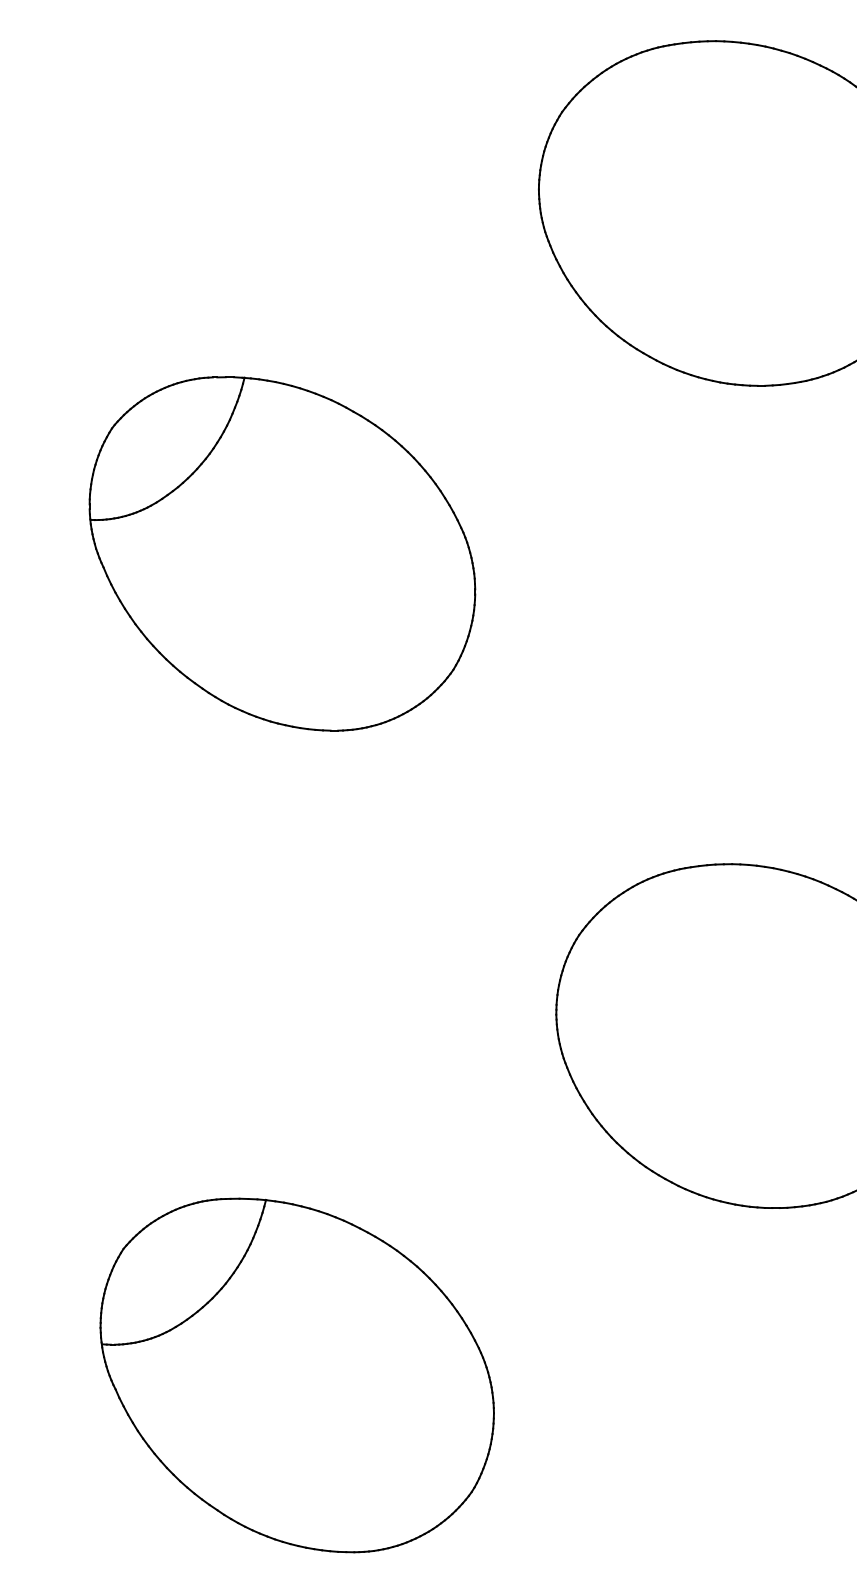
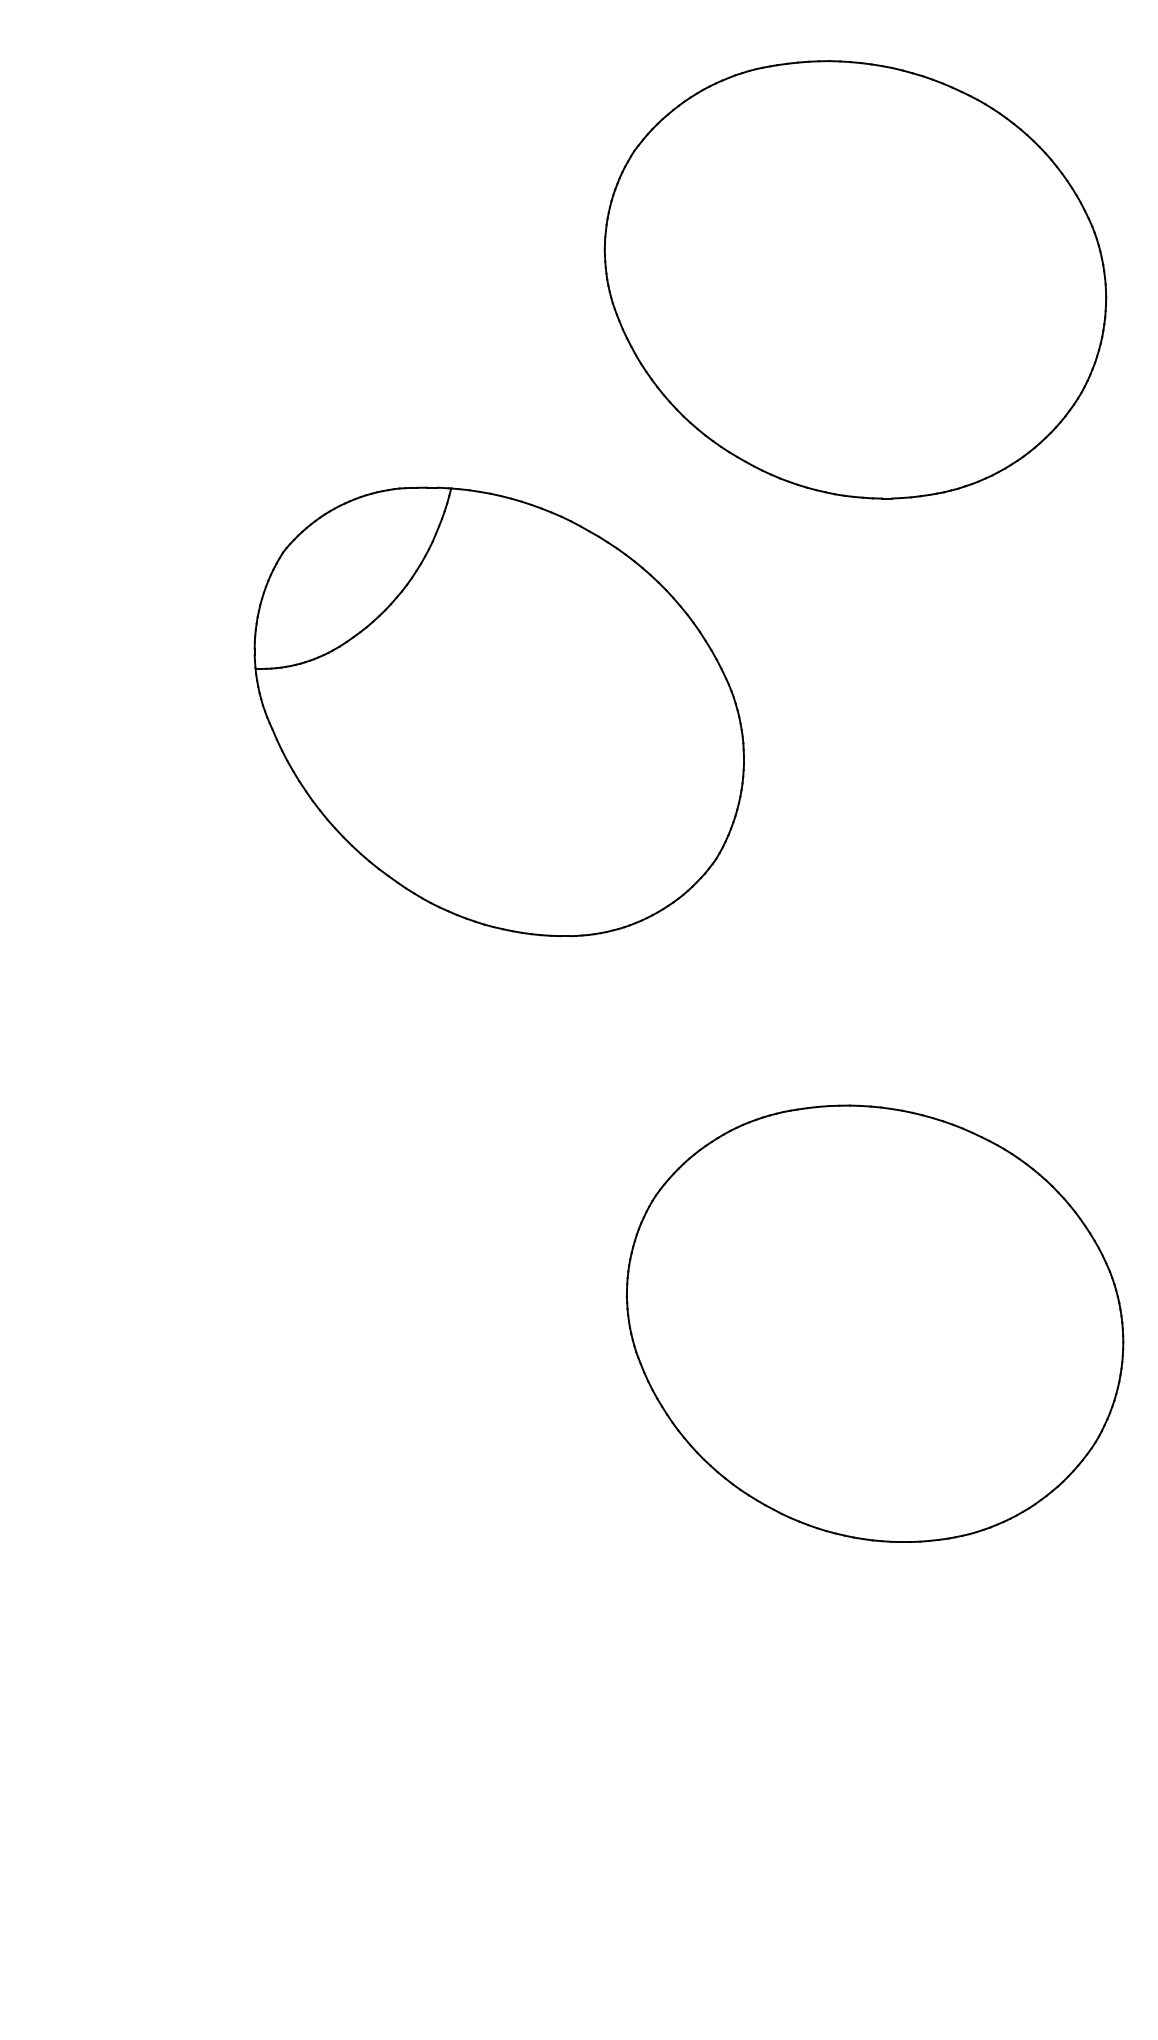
part: (281, 553) -> (498, 711), moved
part: (296, 1375) -> (297, 1754), removed

